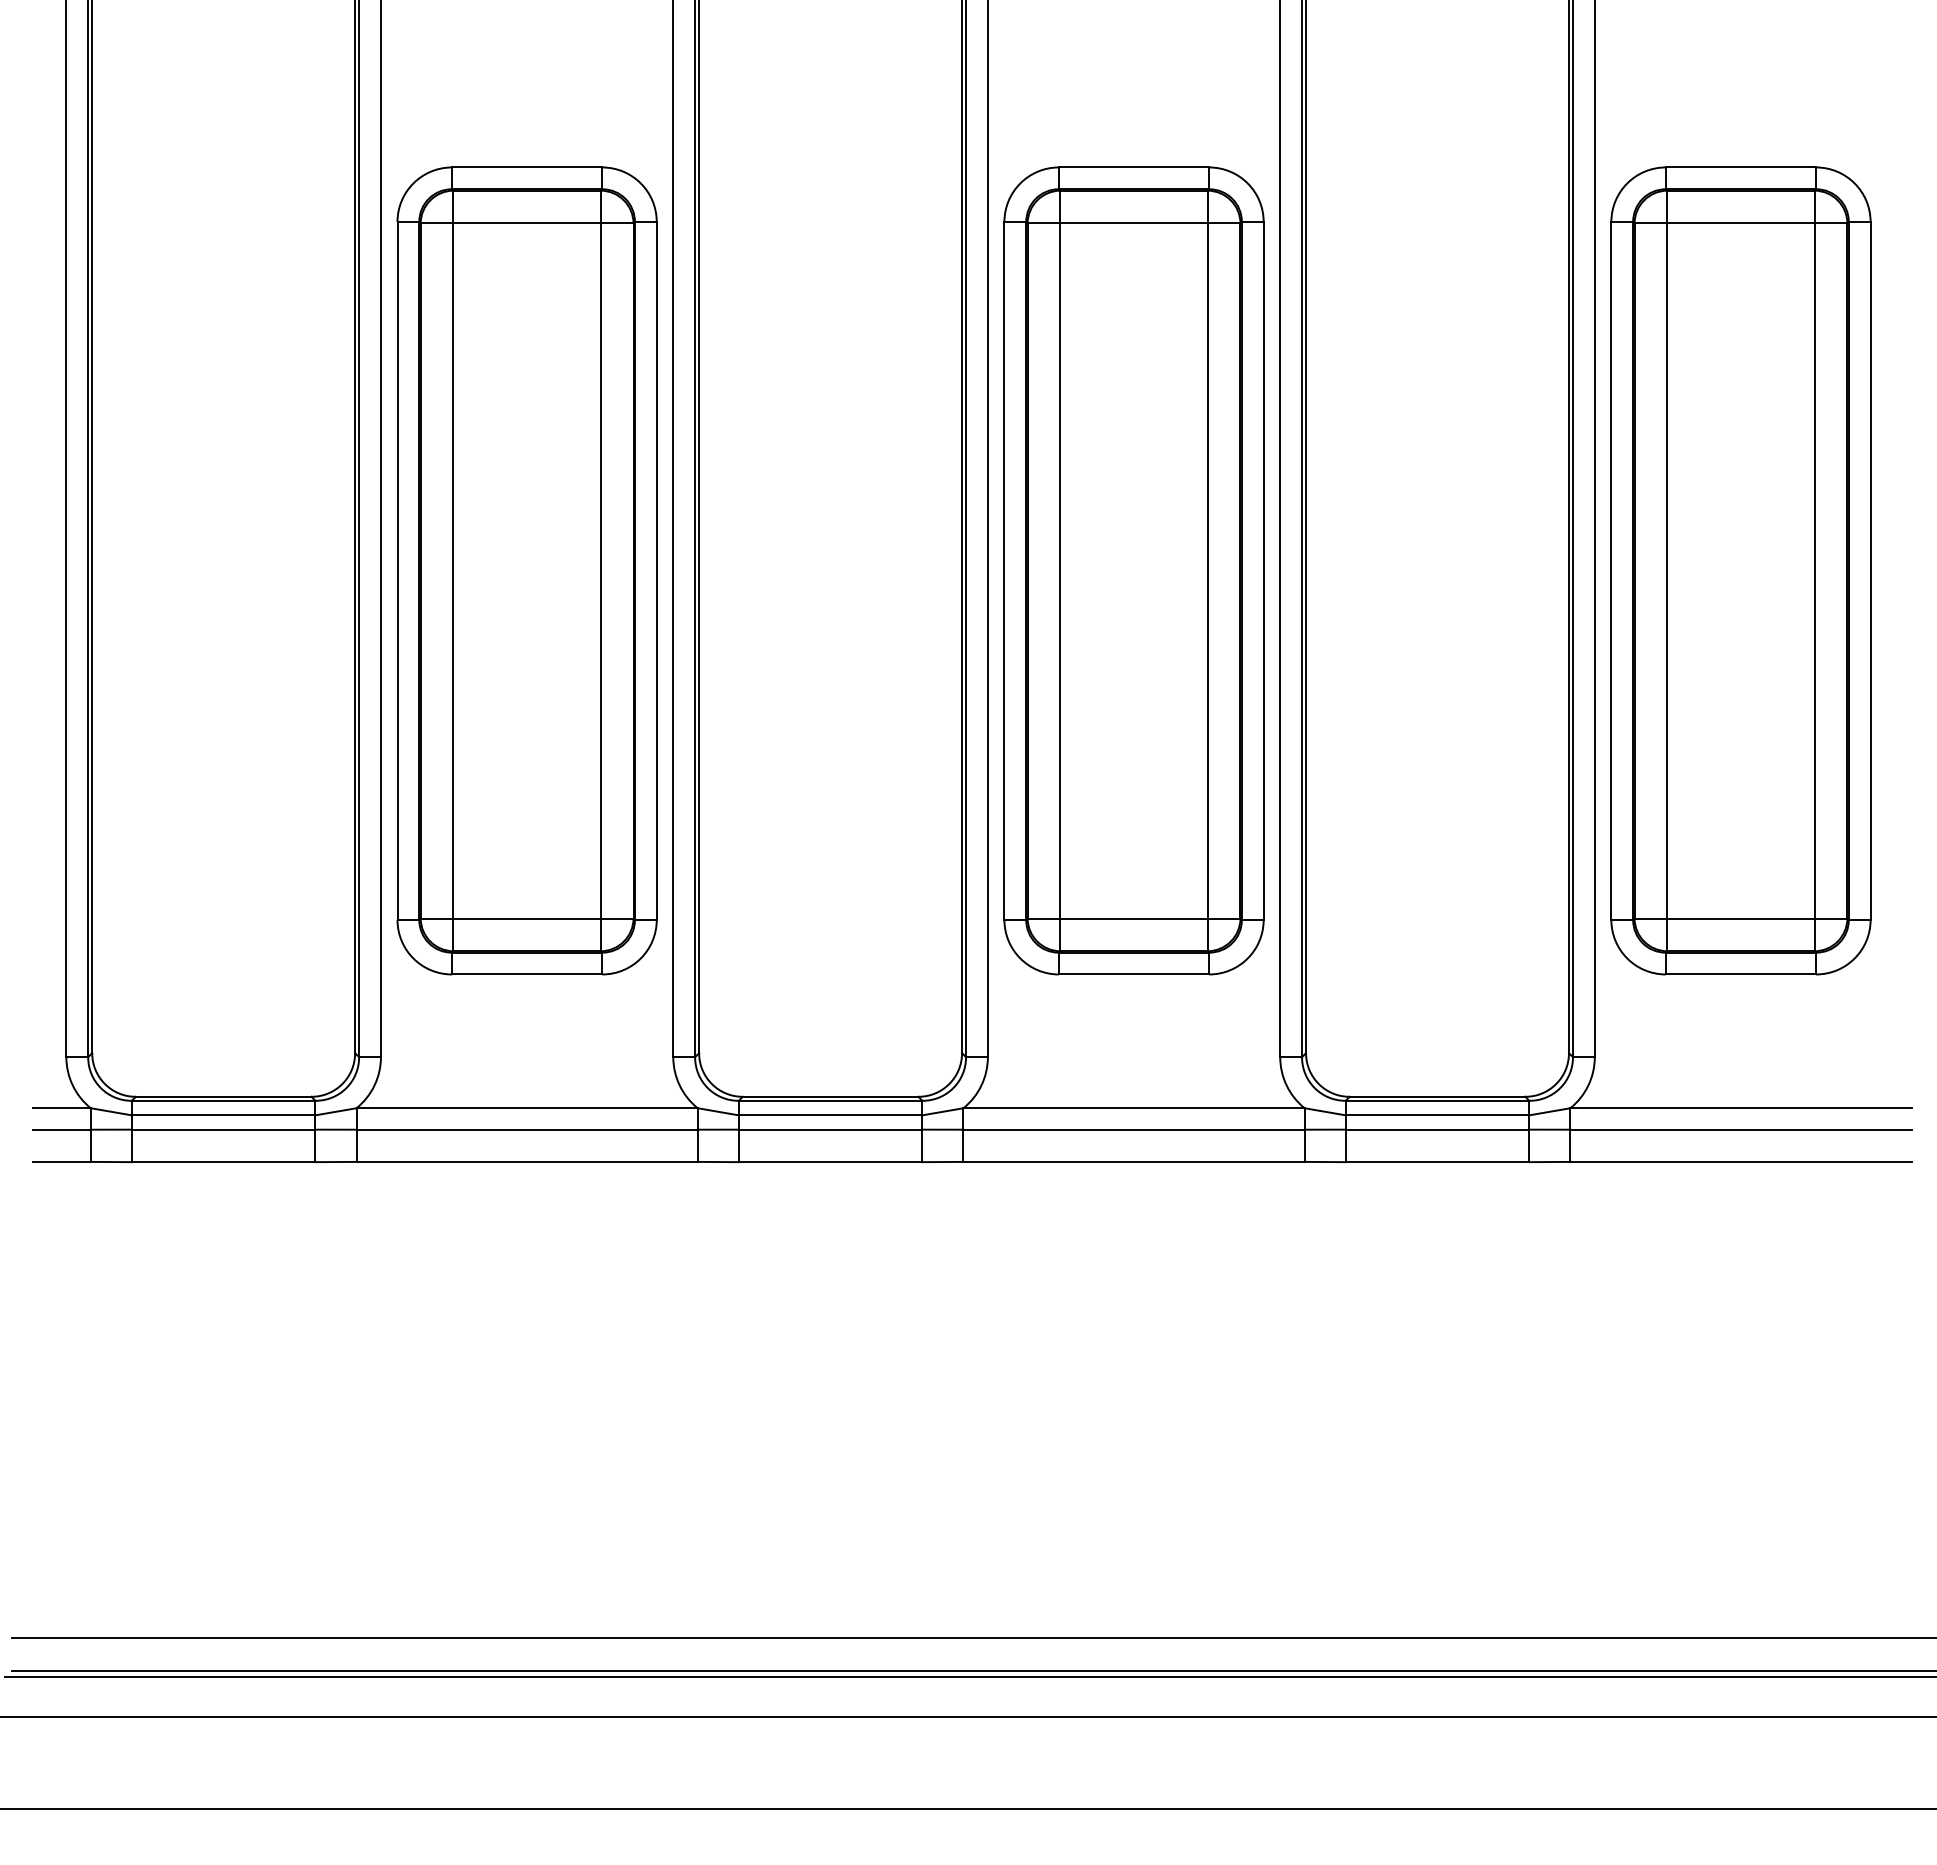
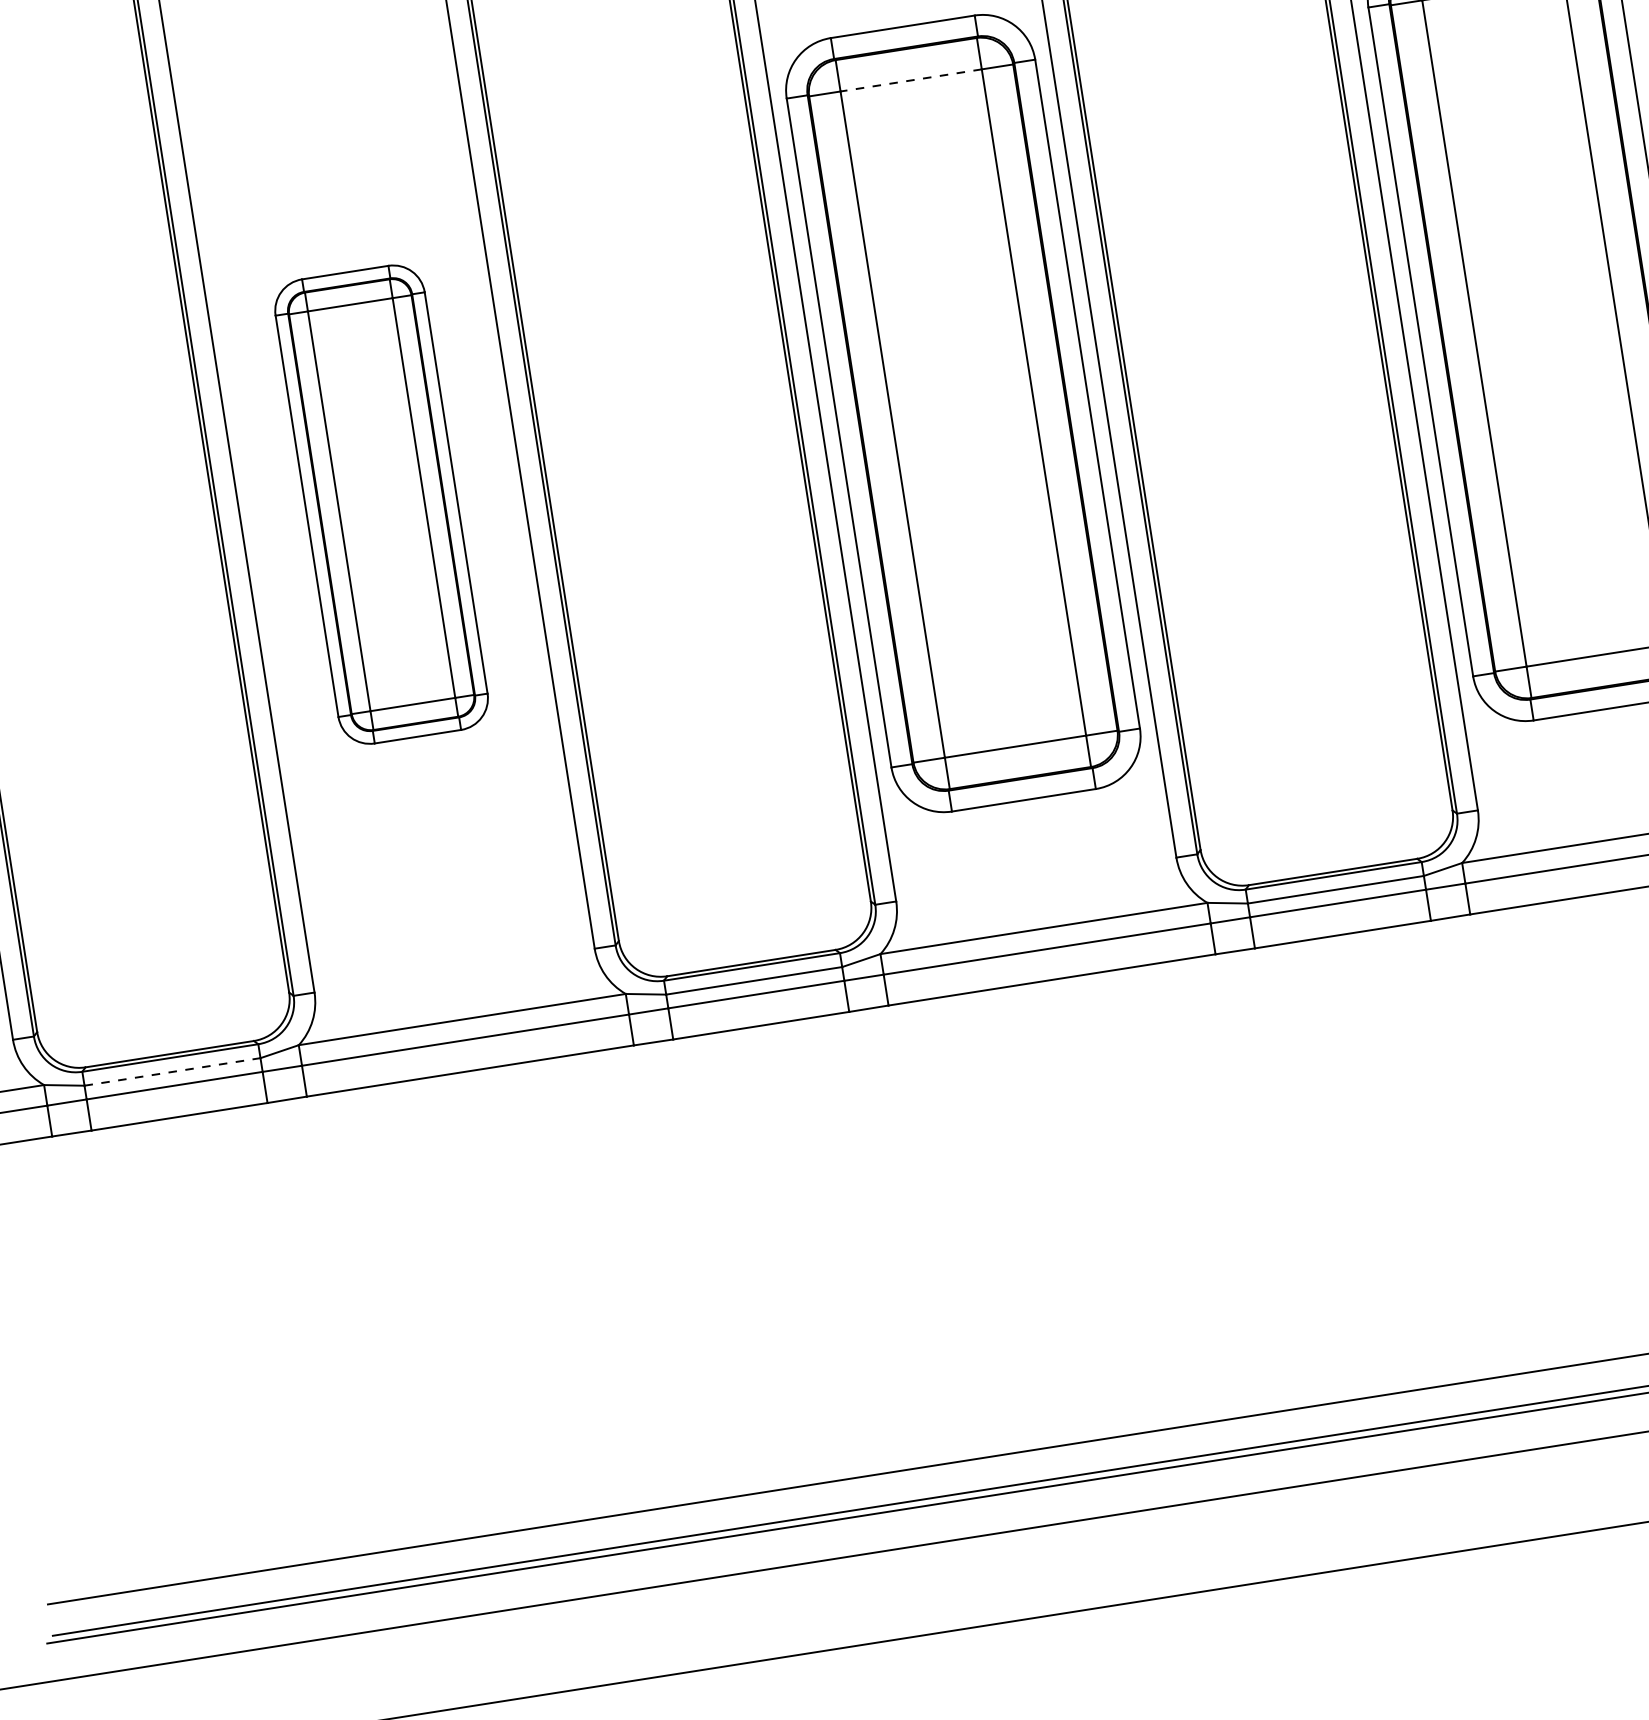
line: (1134, 223) -> (911, 80), solid -> dashed
part: (526, 570) -> (380, 504), size x0.6
line: (223, 1115) -> (172, 1072), solid -> dashed

